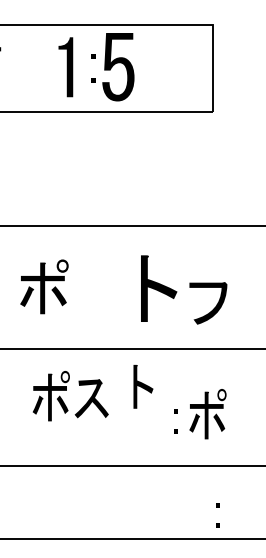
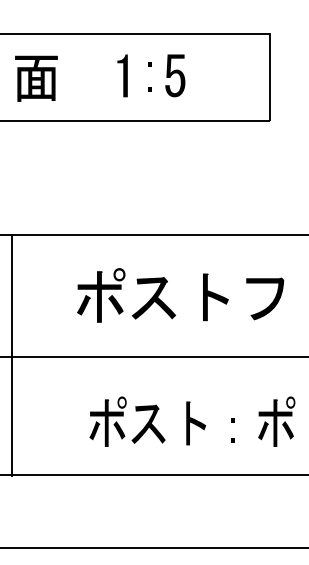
part: (65, 66) -> (122, 75), size x0.71
part: (118, 66) -> (175, 75), size x0.62
fill: (96, 288) -> (153, 297), added
part: (158, 288) -> (215, 297), size x0.71
part: (213, 307) -> (270, 303), moved
part: (143, 386) -> (196, 423), moved
part: (66, 390) -> (123, 416), moved
part: (207, 413) -> (276, 421), moved
part: (217, 507) -> (274, 516), removed

